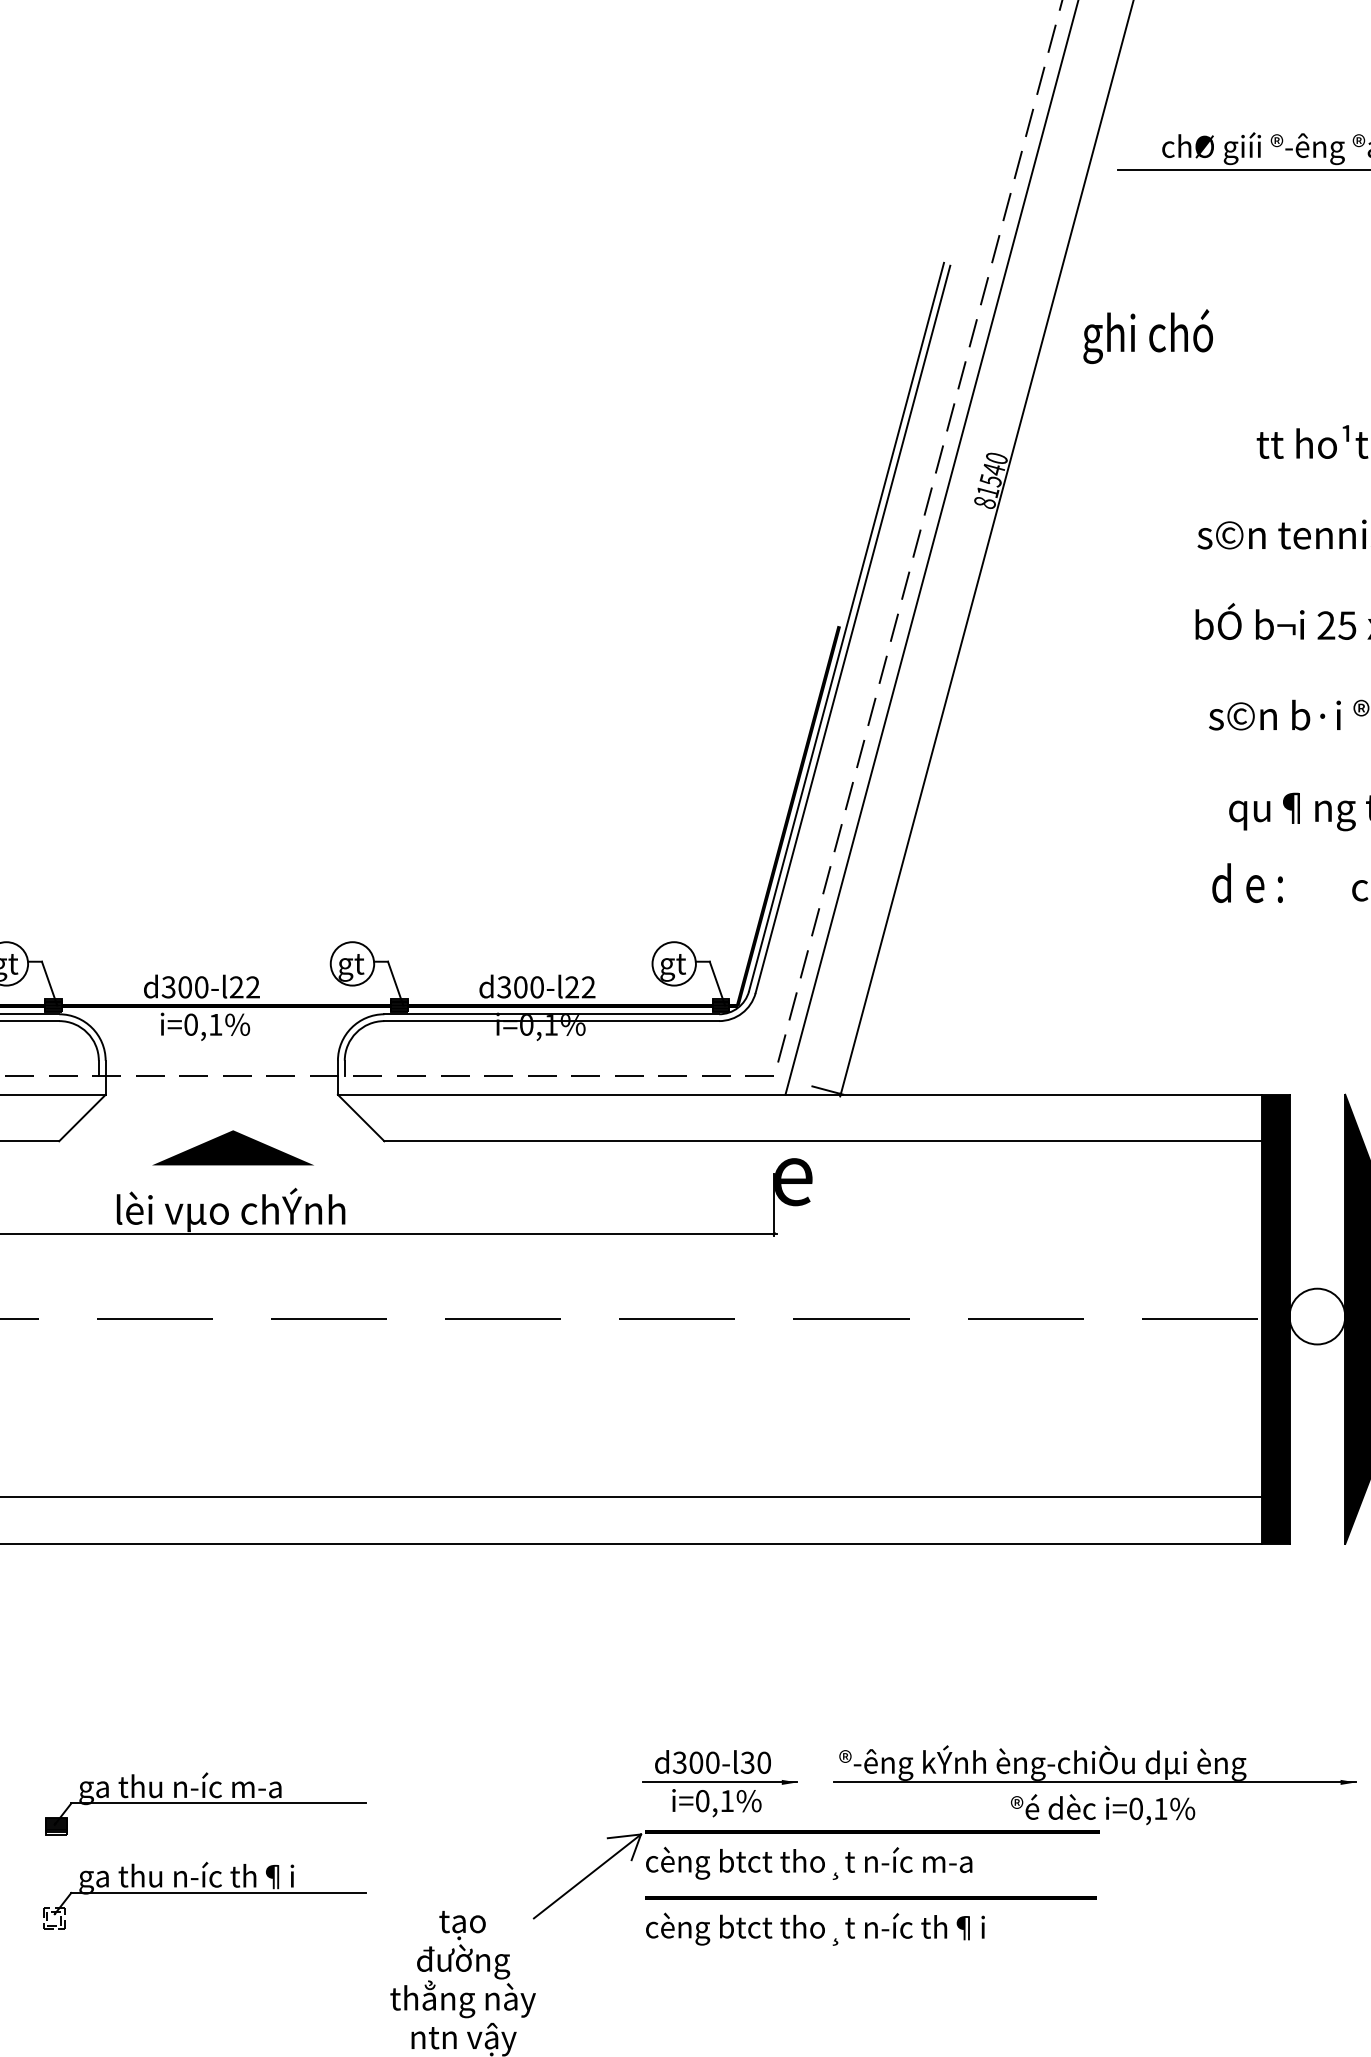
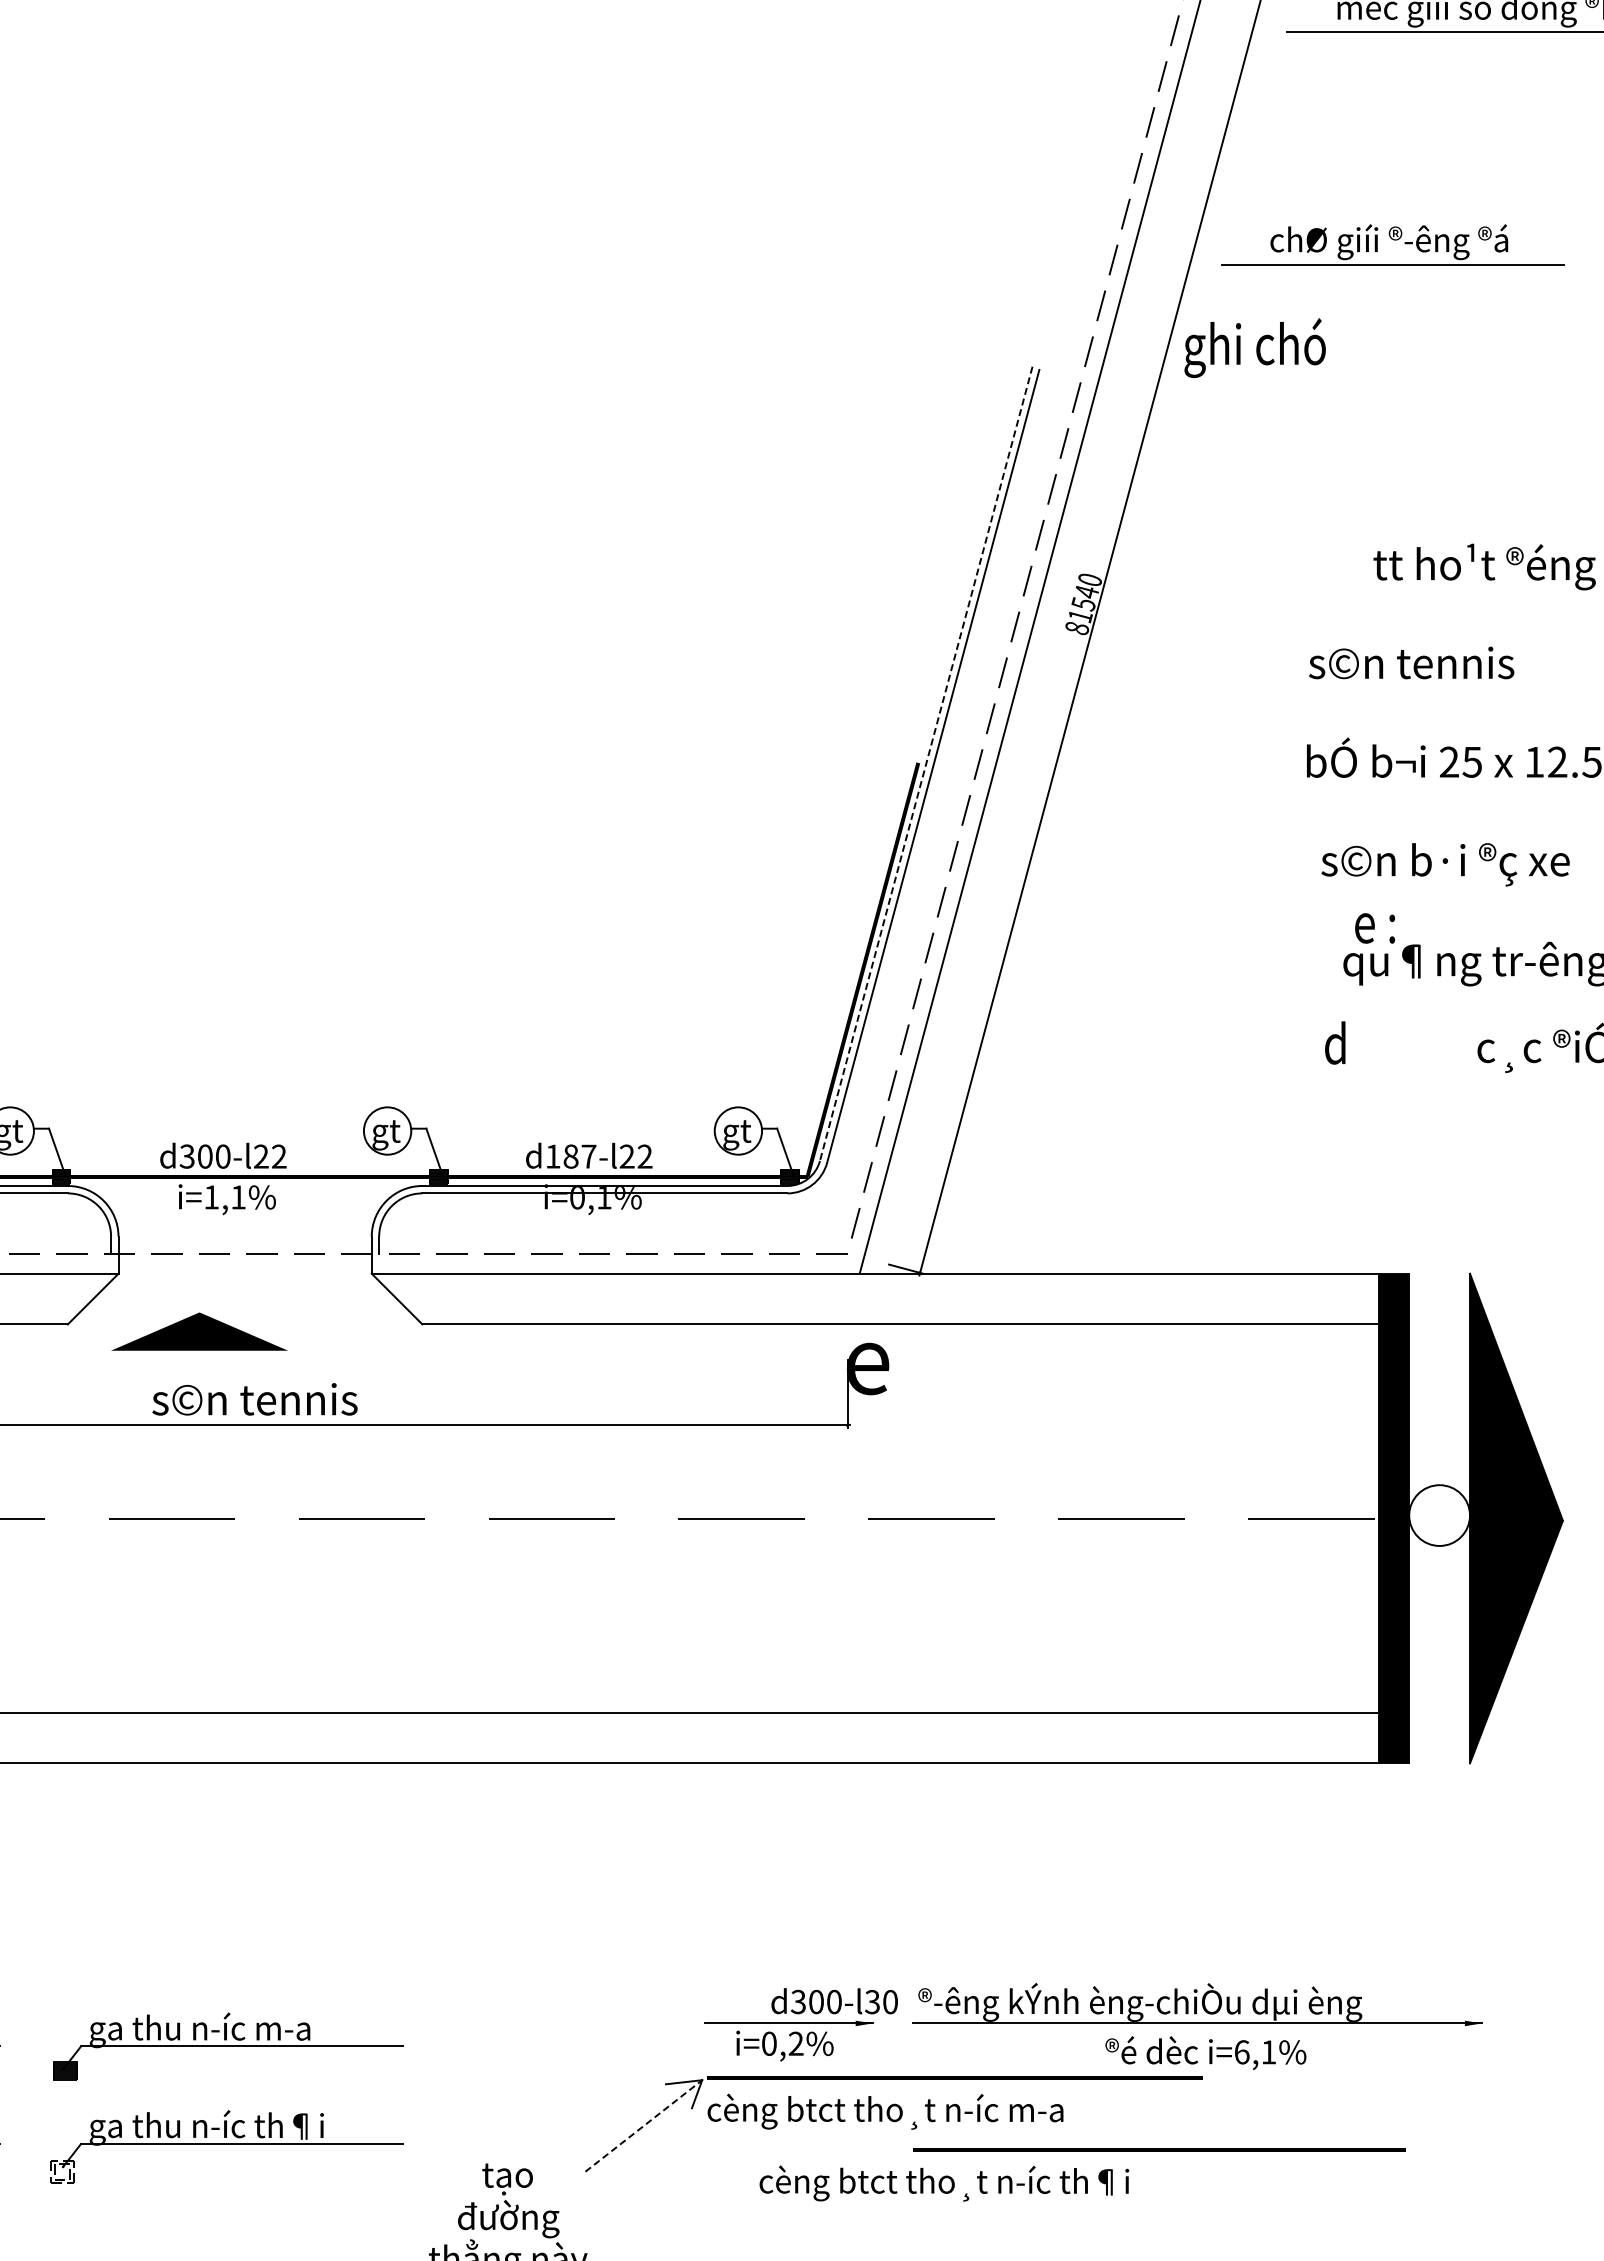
text: (1147, 336) -> (1254, 348), moved
line: (846, 627) -> (926, 764), solid -> dashed
text: (1264, 889) -> (1375, 928), moved
text: (520, 987) -> (570, 1156), d300-l22 -> d187-l22
text: (190, 1024) -> (211, 1197), i=0,1%%% -> i=1,1%%%
line: (233, 1147) -> (199, 1331), moved
text: (230, 1210) -> (254, 1399), lèi vµo chÝnh -> s©n tennis
text: (712, 1762) -> (834, 2001), moved
text: (726, 1800) -> (795, 2043), i=0,1%%% -> i=0,2%%%
text: (1135, 1809) -> (1241, 2052), i=0,1%%% -> i=6,1%%%
line: (588, 1876) -> (644, 2125), solid -> dashed
line: (871, 1898) -> (1159, 2149), moved
text: (815, 1929) -> (944, 2183), moved

